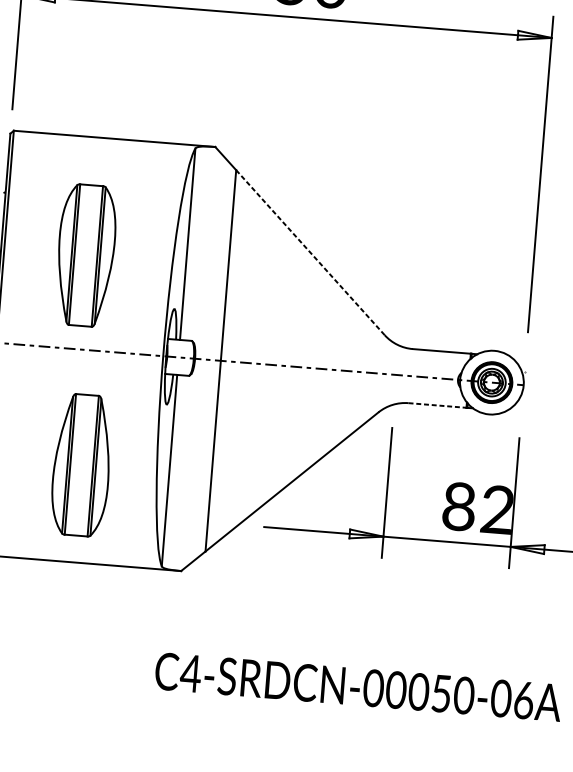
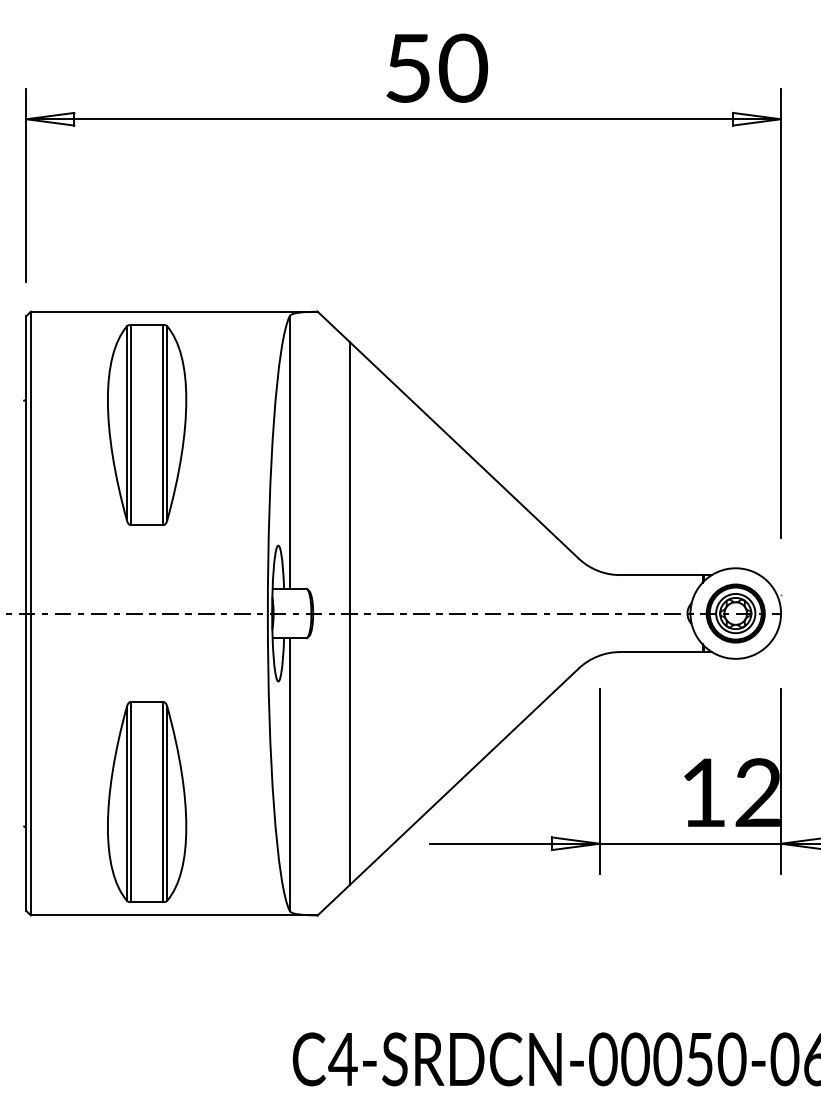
line: (309, 252) -> (463, 450), dashed -> solid
part: (86, 255) -> (147, 424), moved
line: (437, 405) -> (661, 652), dashed -> solid
part: (82, 465) -> (147, 802), moved
text: (459, 506) -> (703, 792), 82 -> 12

